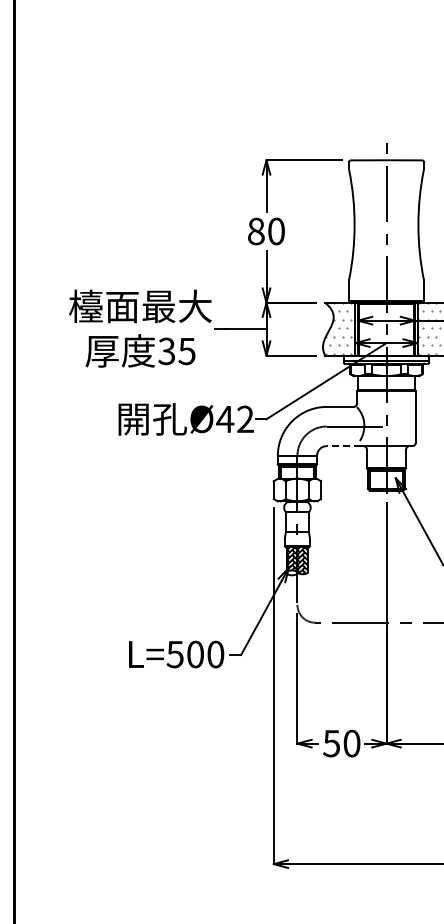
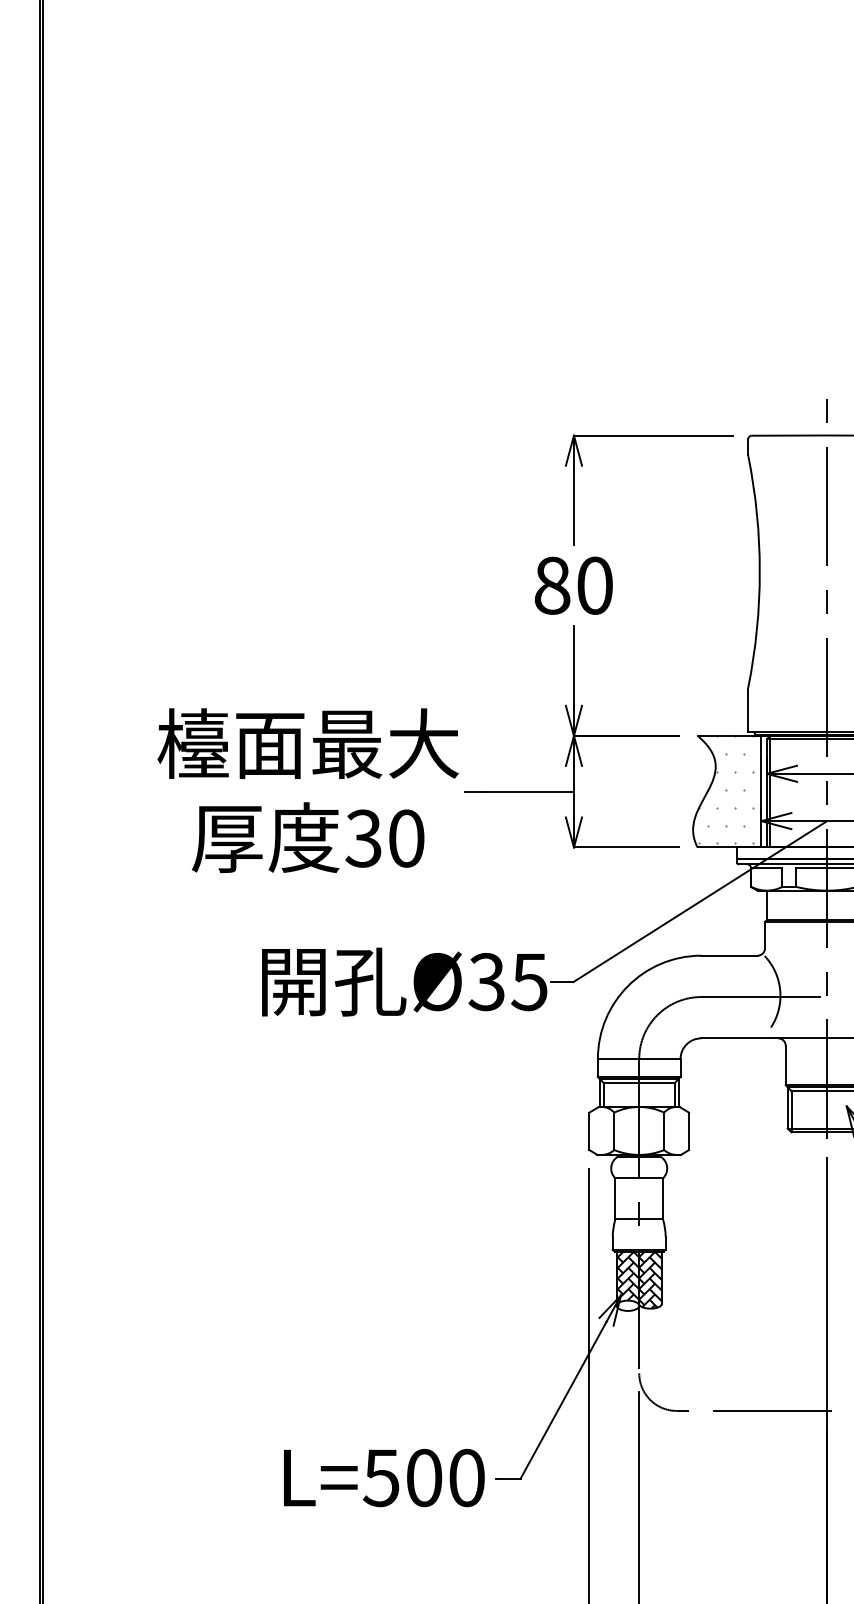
text: (186, 351) -> (405, 838), 35 -> 30
text: (234, 419) -> (506, 982), 42 -> 35
line: (343, 446) -> (736, 1039), dashed -> solid

